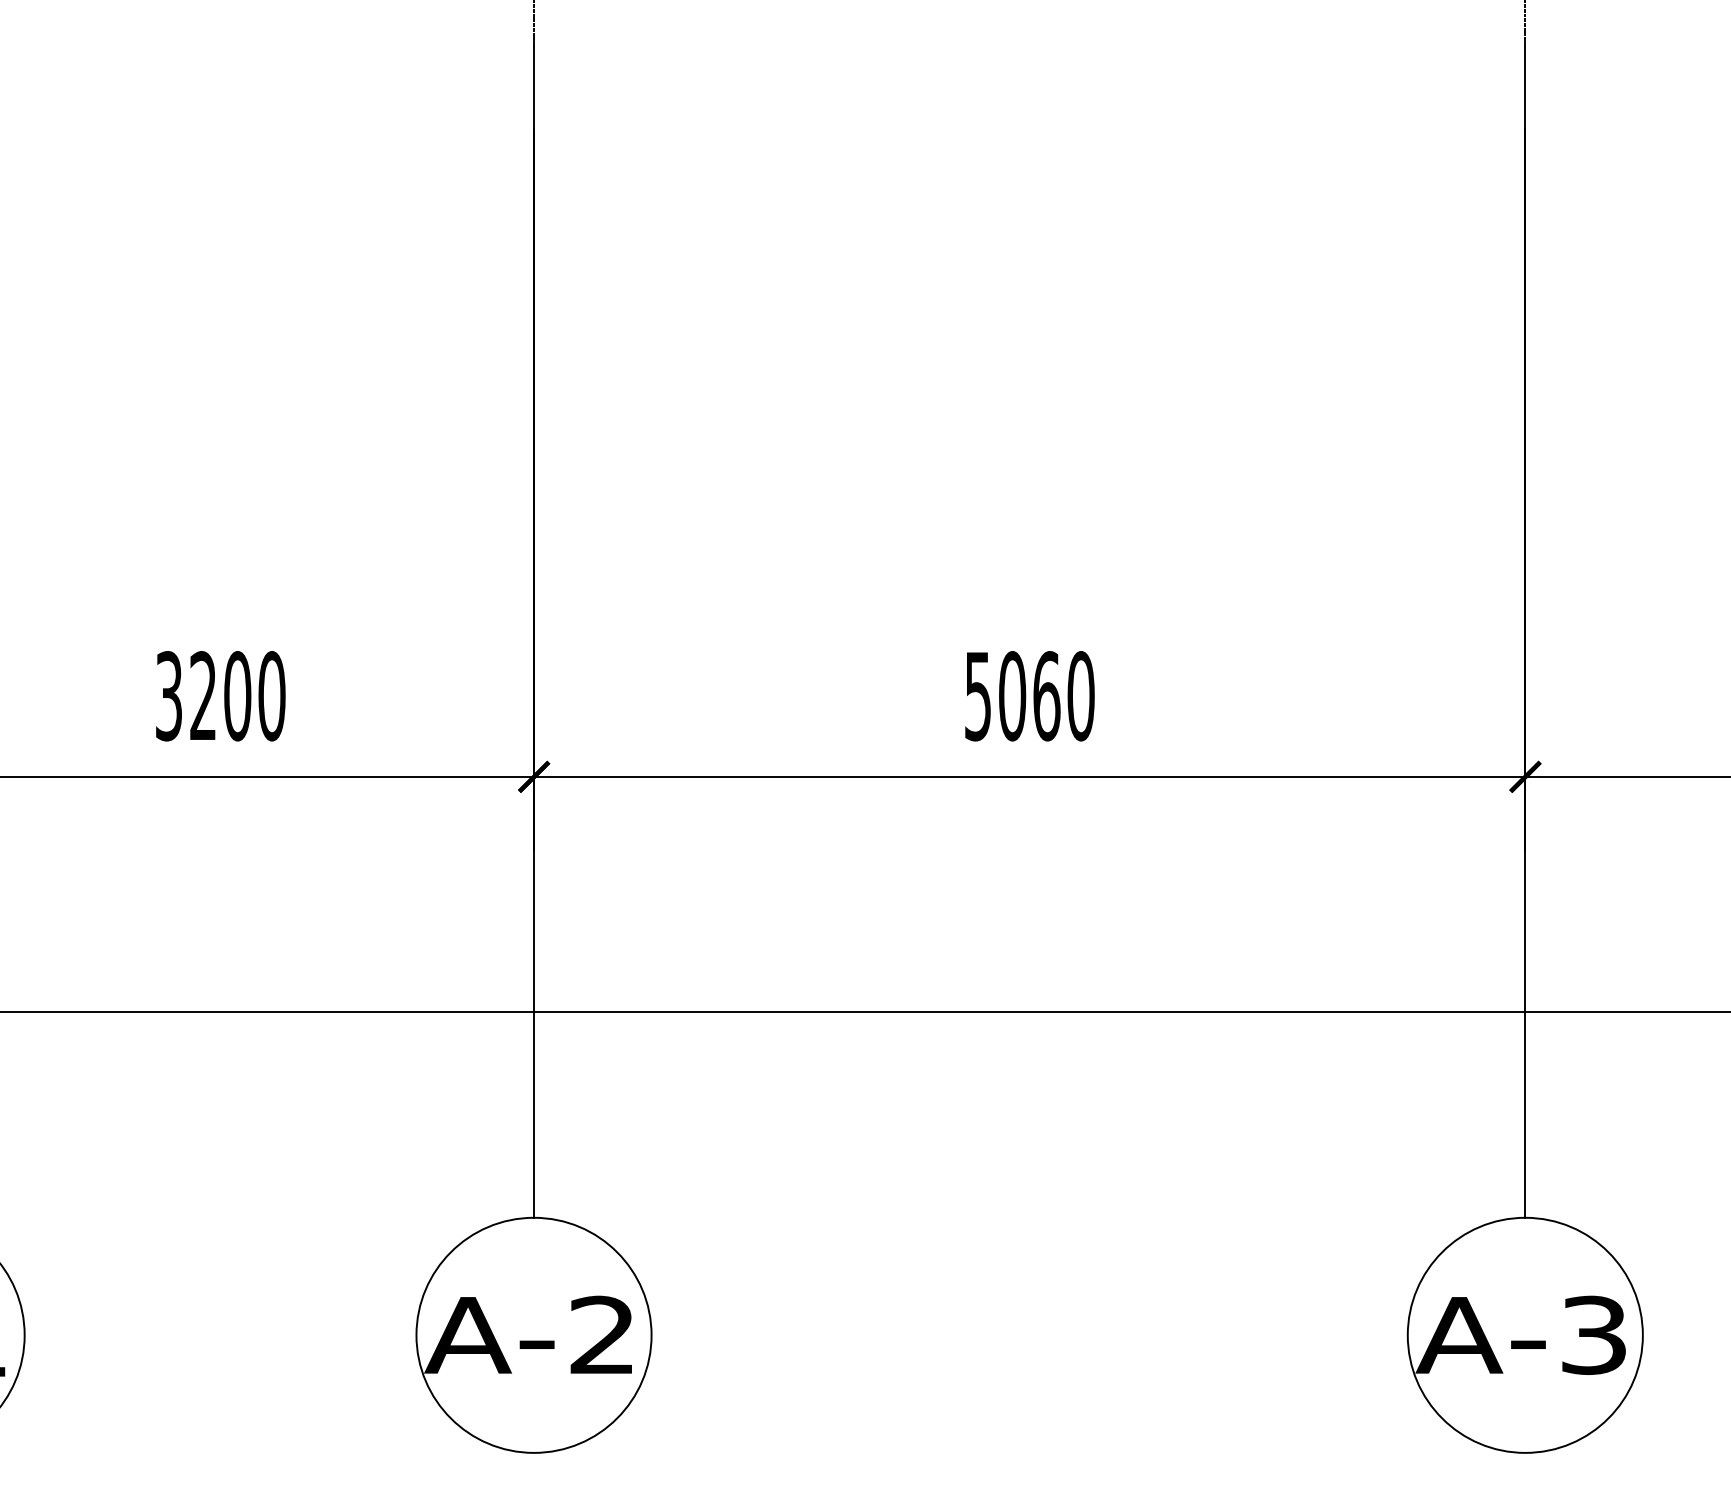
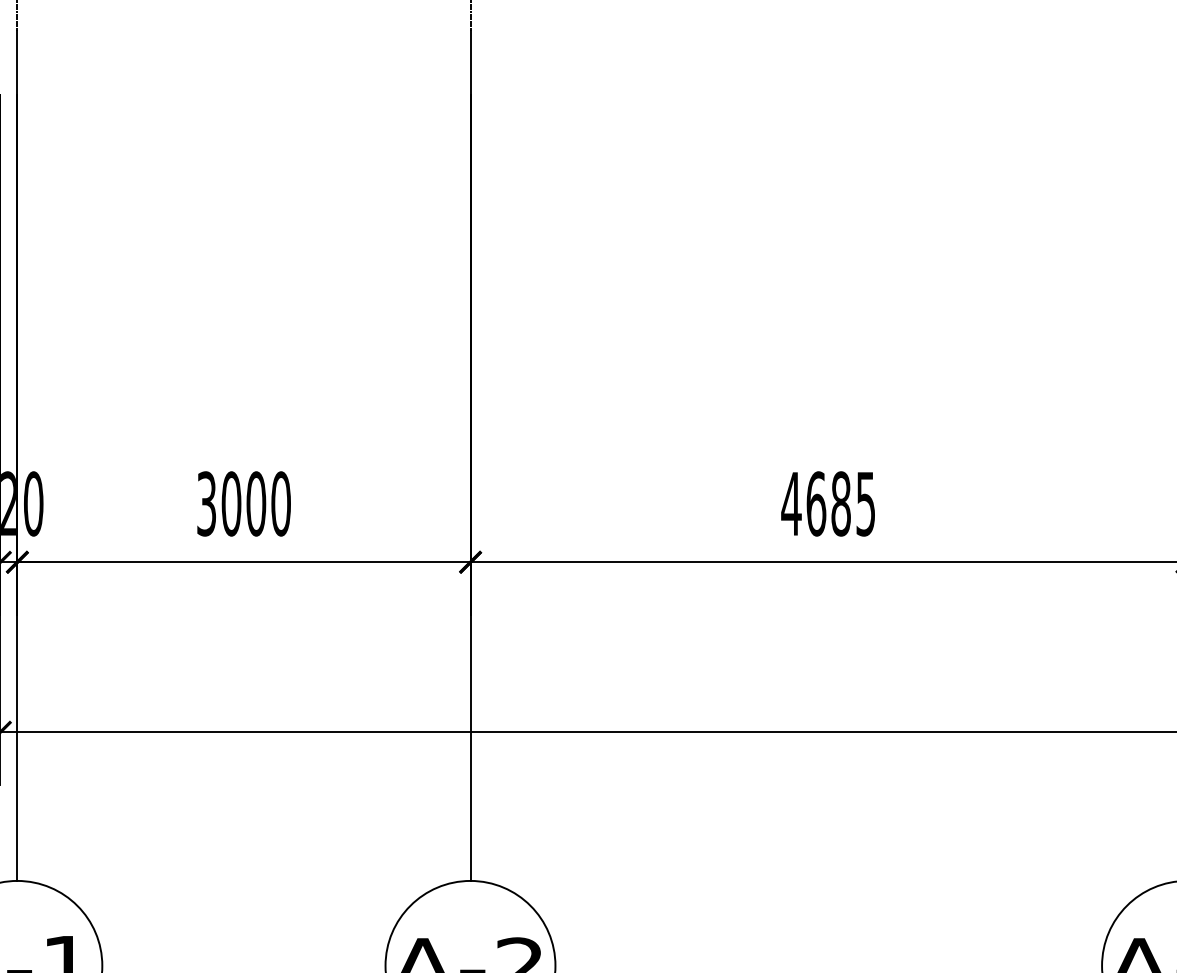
text: (203, 696) -> (231, 504), 3200 -> 3000
text: (1028, 696) -> (827, 504), 5060 -> 4685

